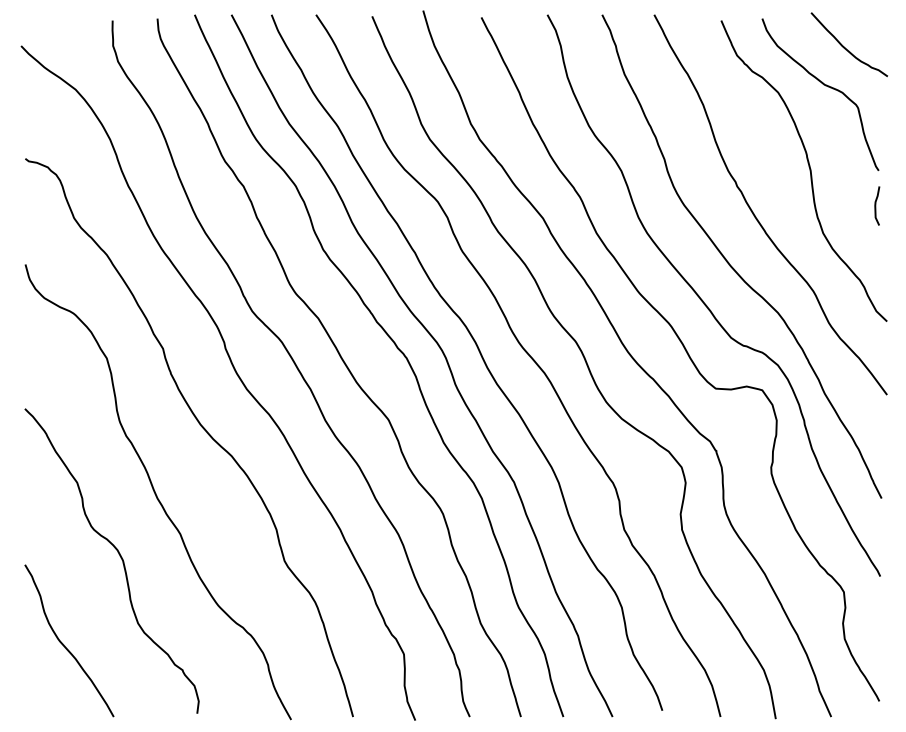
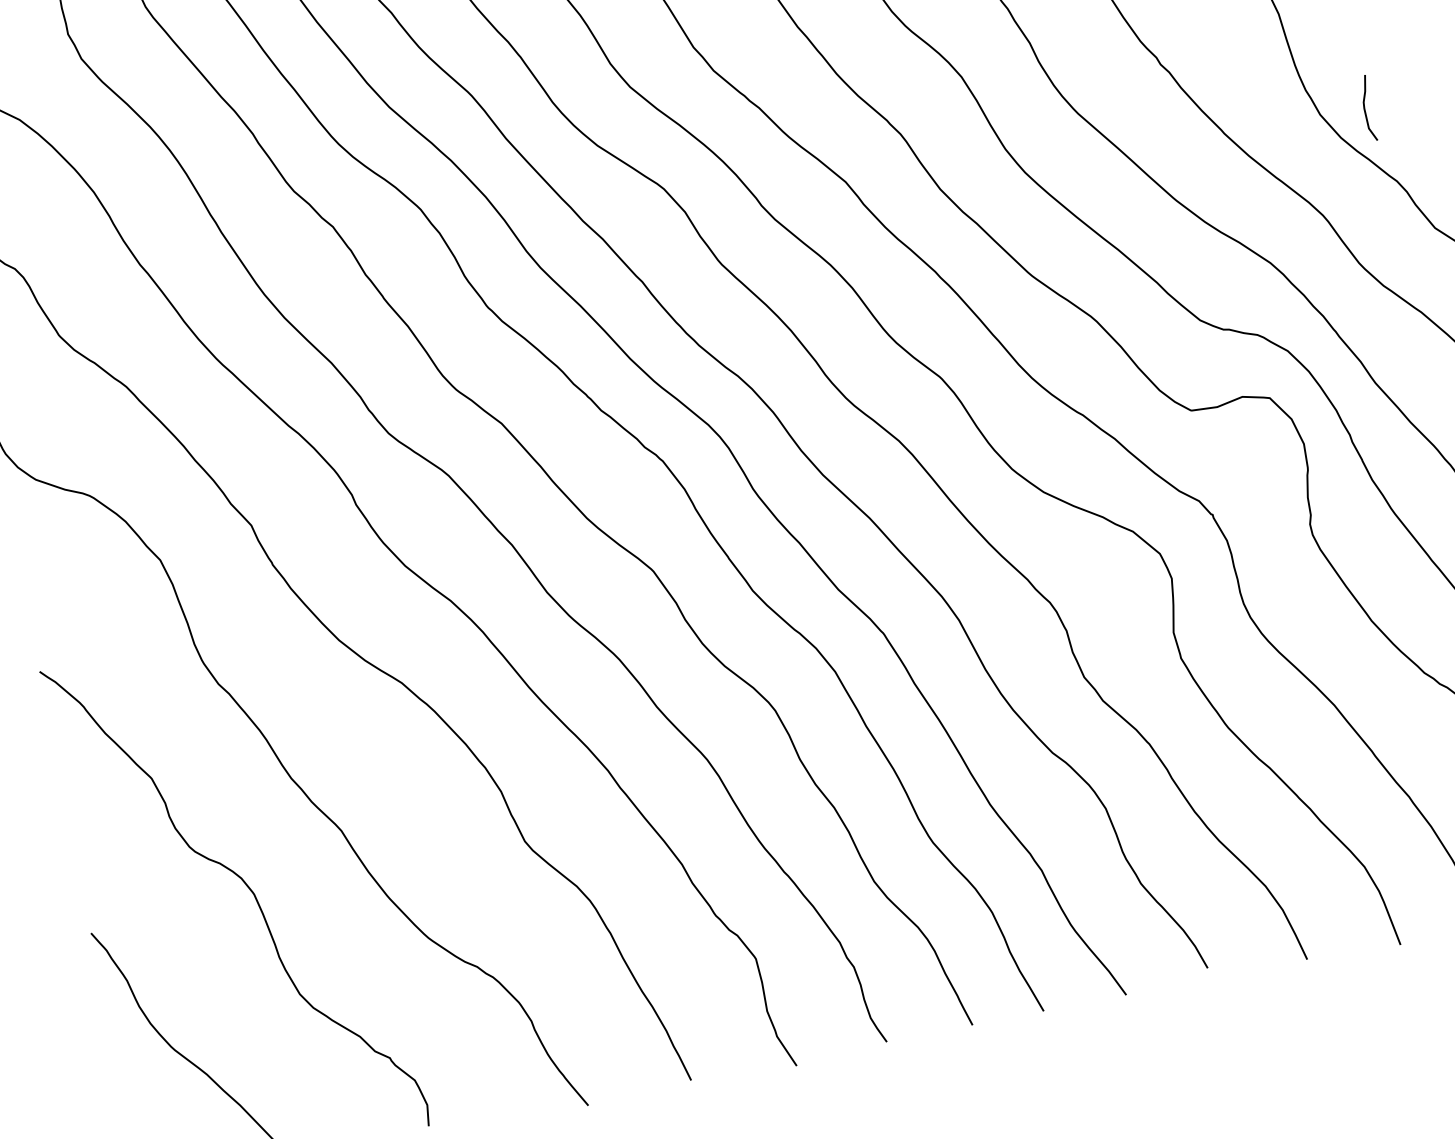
curve: (876, 205) -> (1366, 107), moved

